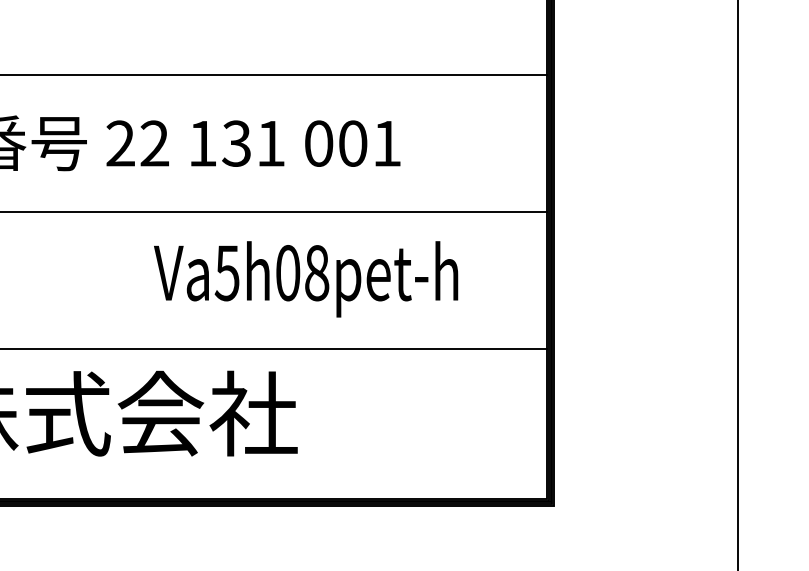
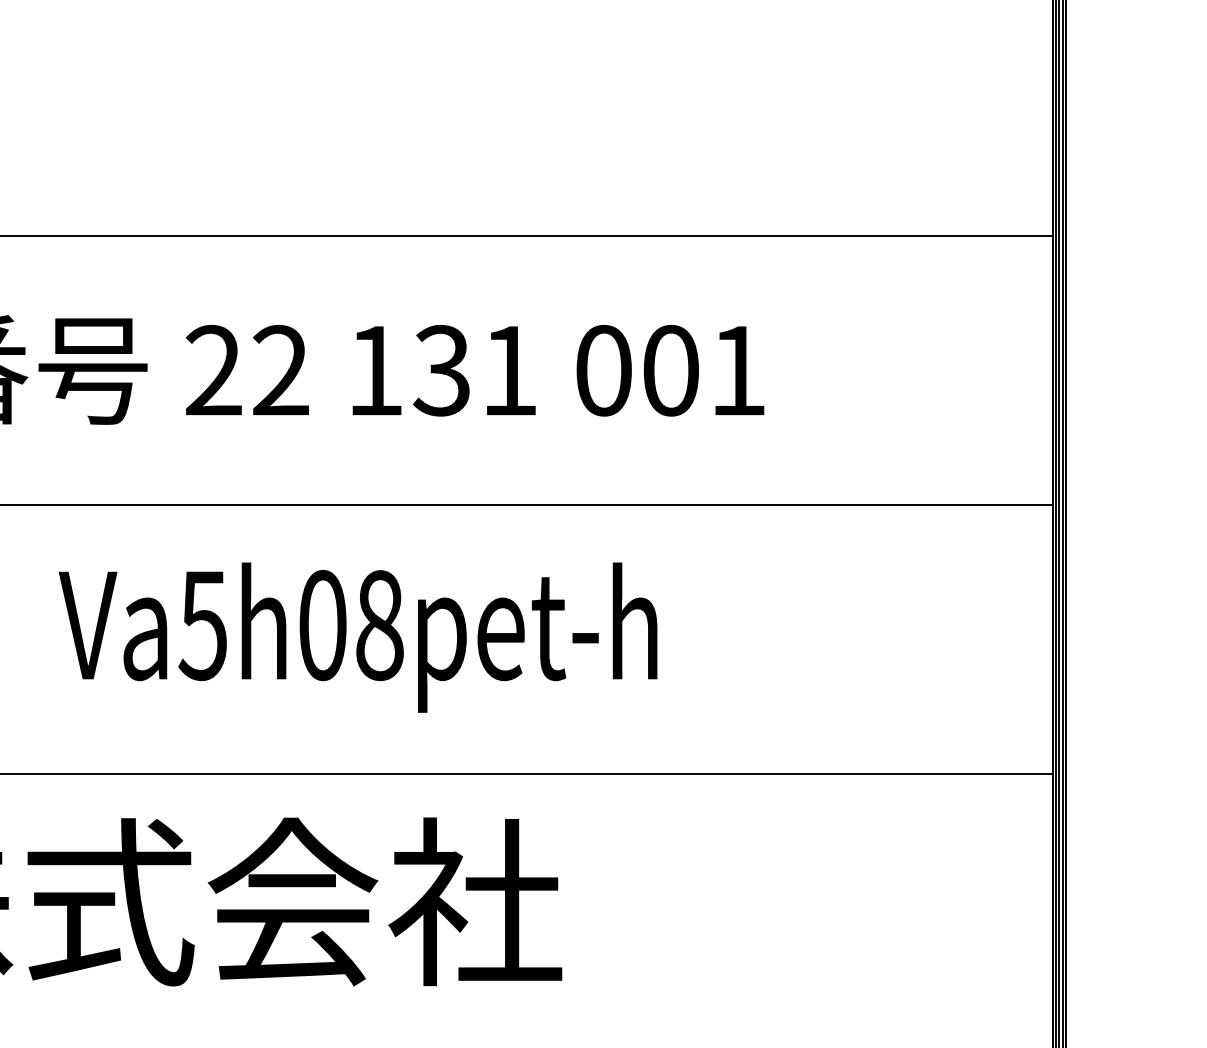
text: (306, 279) -> (359, 637), moved

